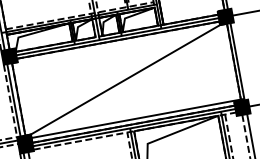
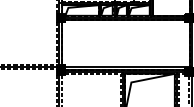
line: (125, 78) -> (125, 42), removed

